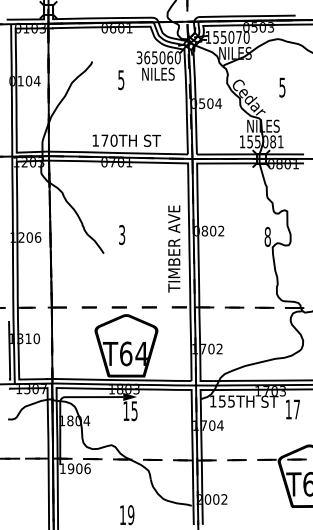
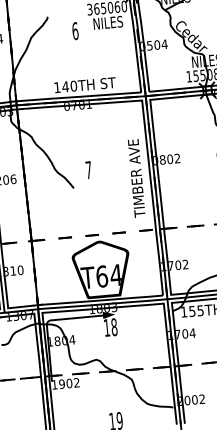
text: (121, 80) -> (75, 31), 5 -> 6
text: (104, 140) -> (65, 86), 170TH -> 140TH
text: (122, 235) -> (89, 170), 3 -> 7
text: (134, 411) -> (114, 327), 15 -> 18
text: (87, 468) -> (76, 382), 1906 -> 1902

